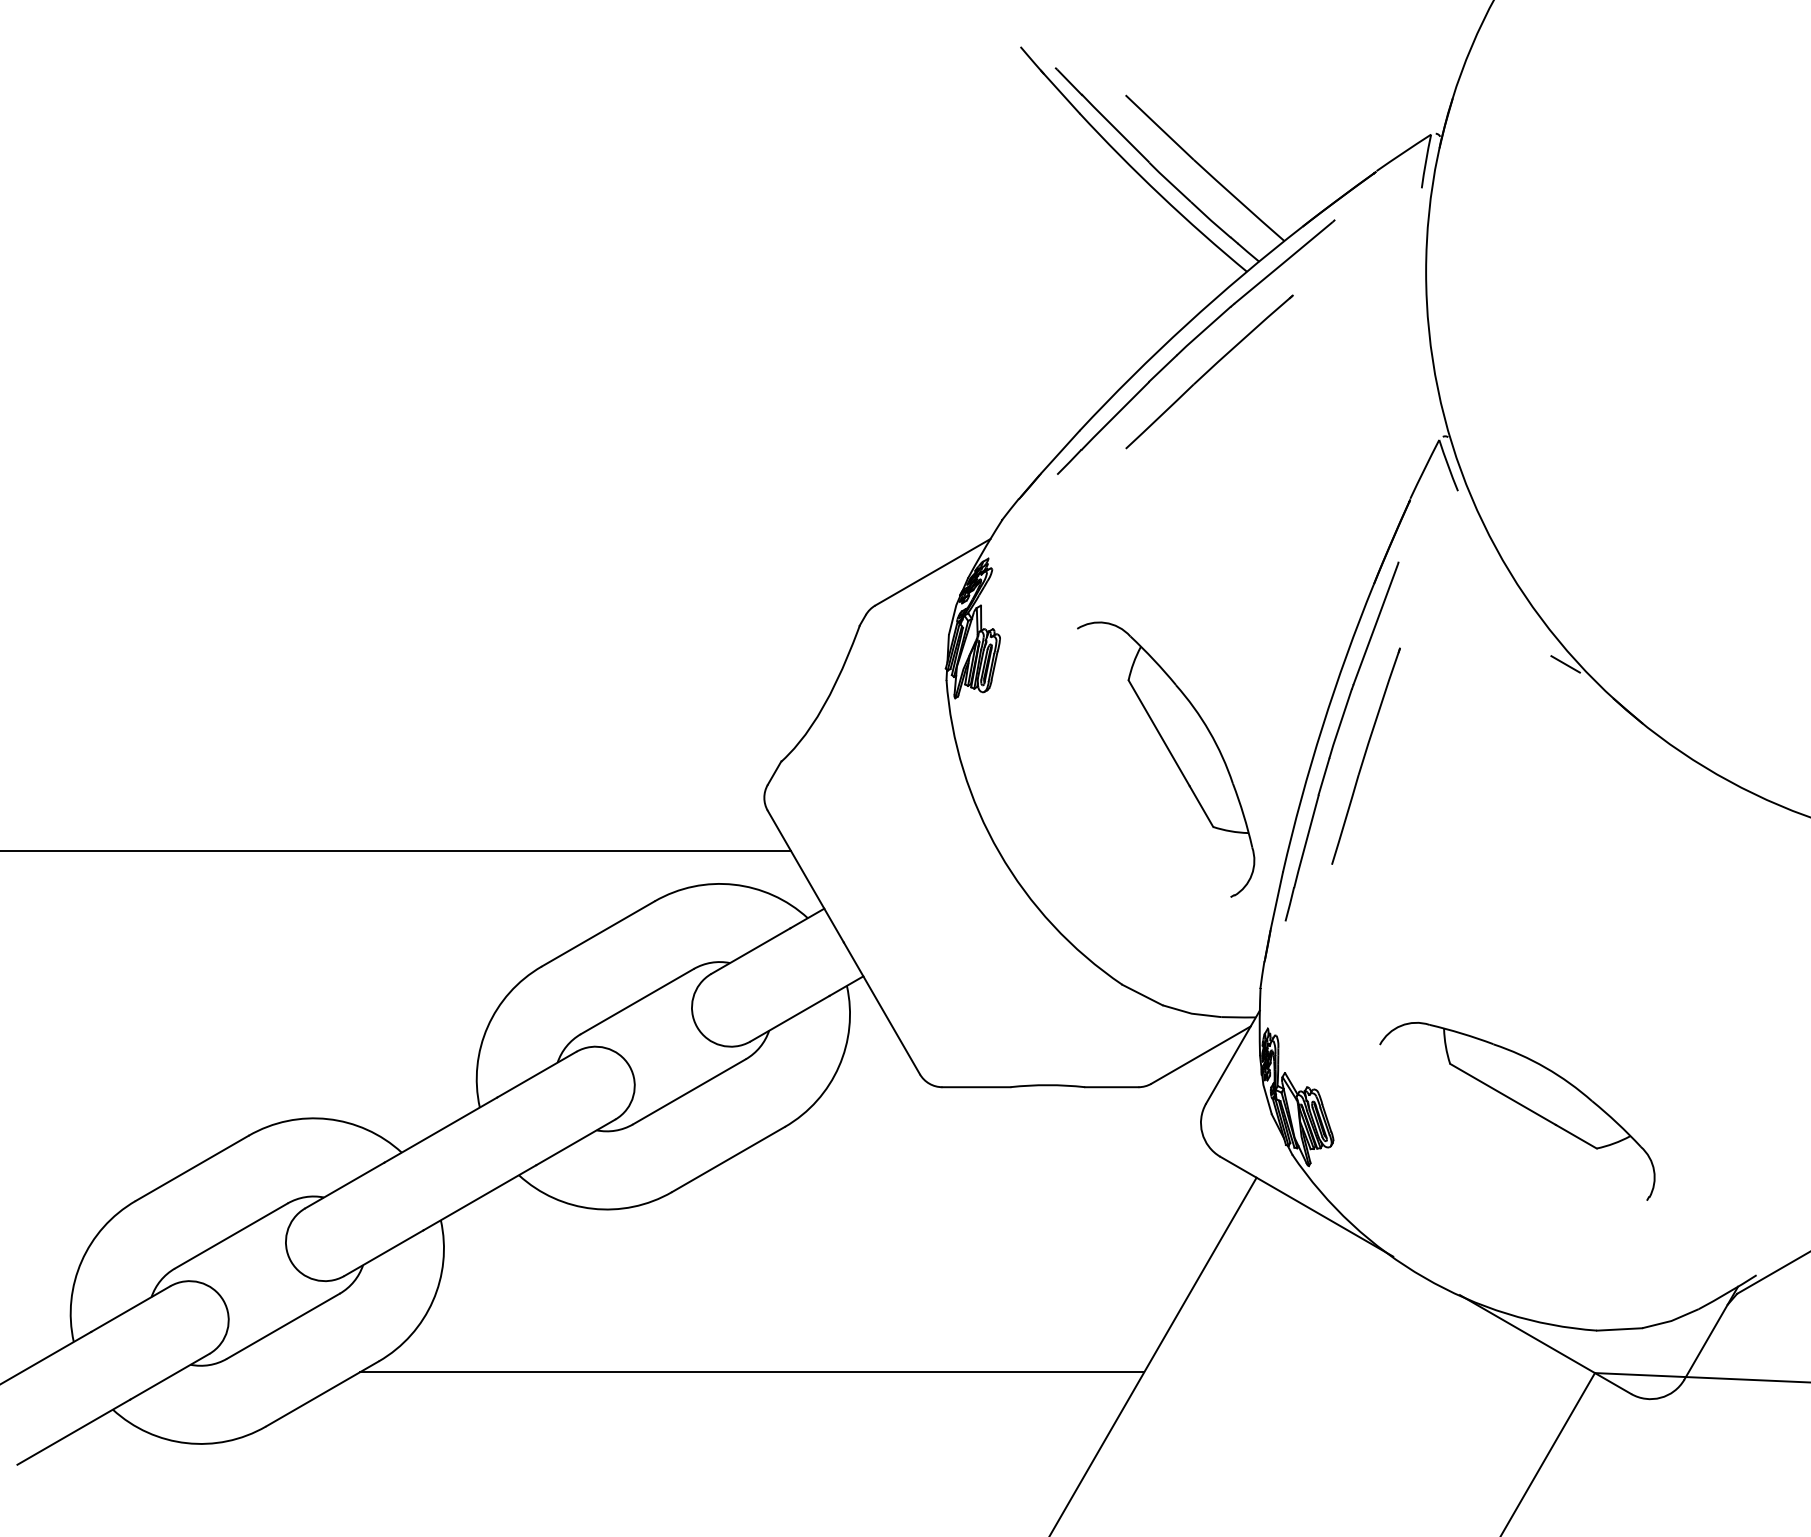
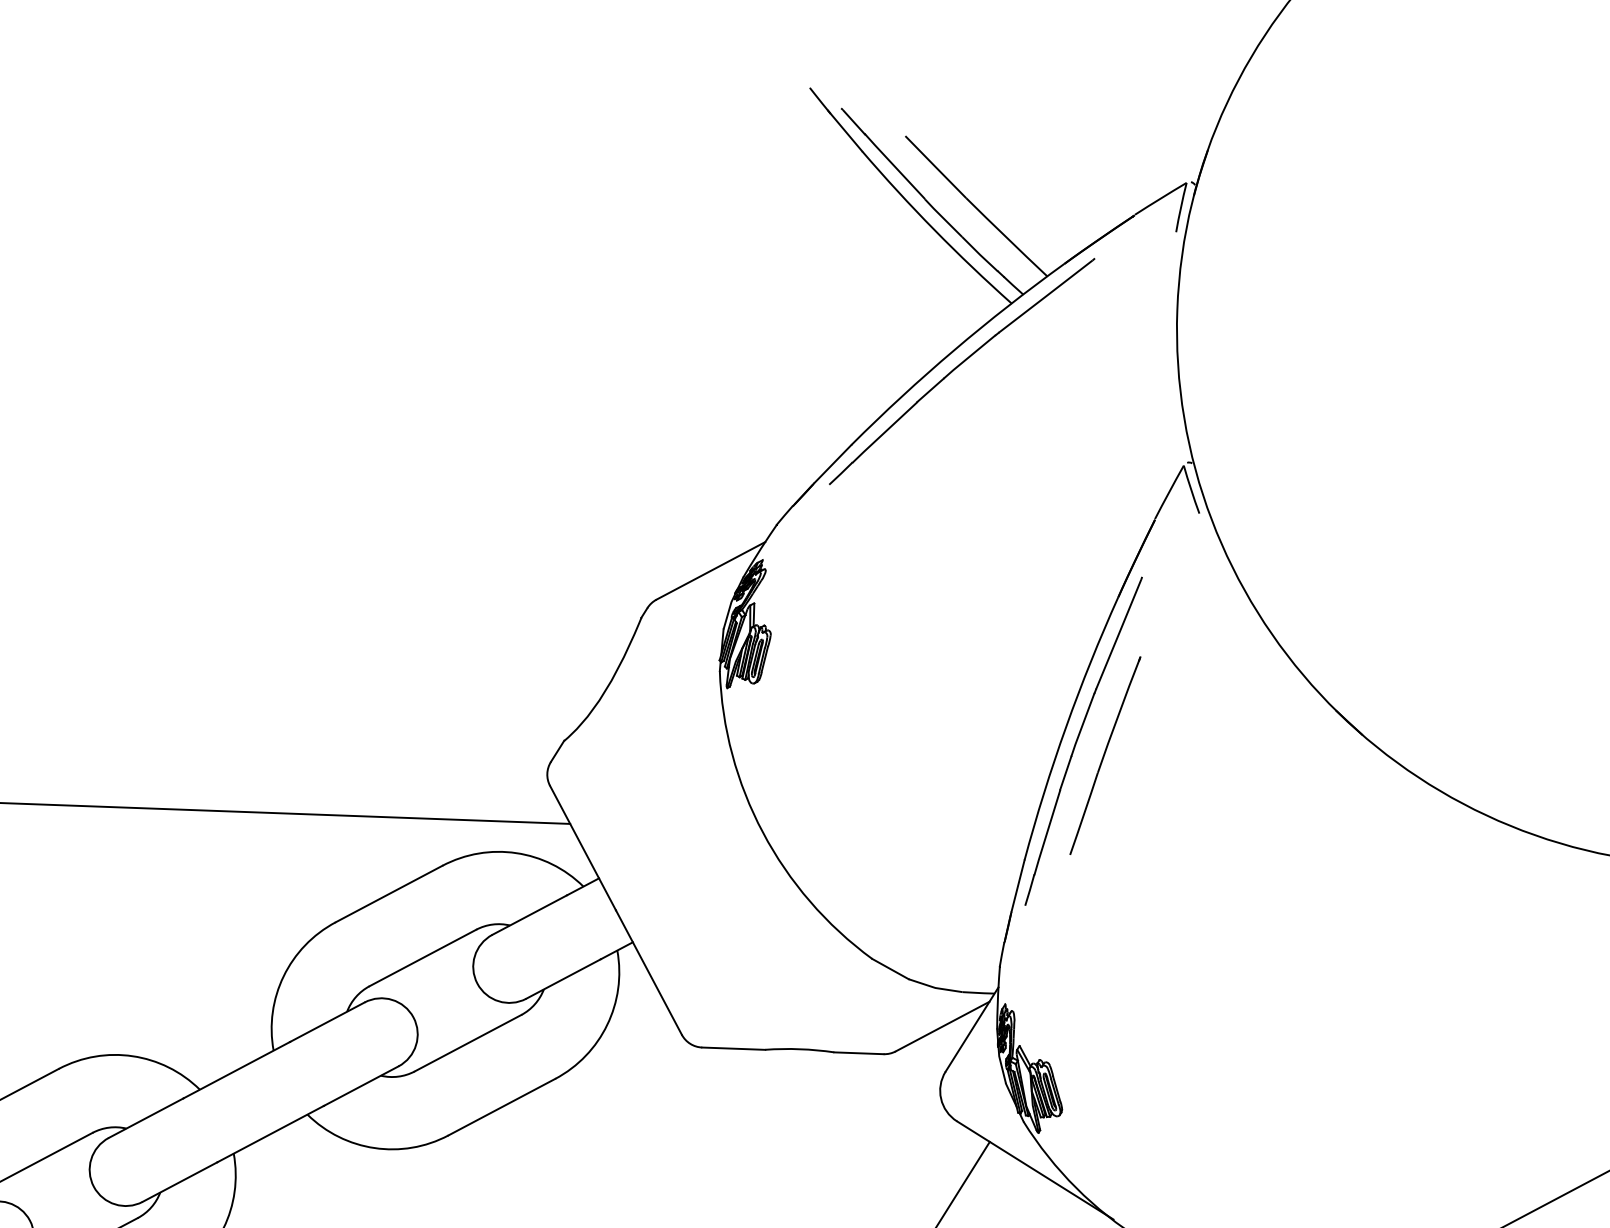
part: (1209, 371) -> (973, 394), removed
line: (1565, 664) -> (1292, 677), removed
part: (1166, 759) -> (920, 751), removed
part: (1517, 1110) -> (1233, 1088), removed

